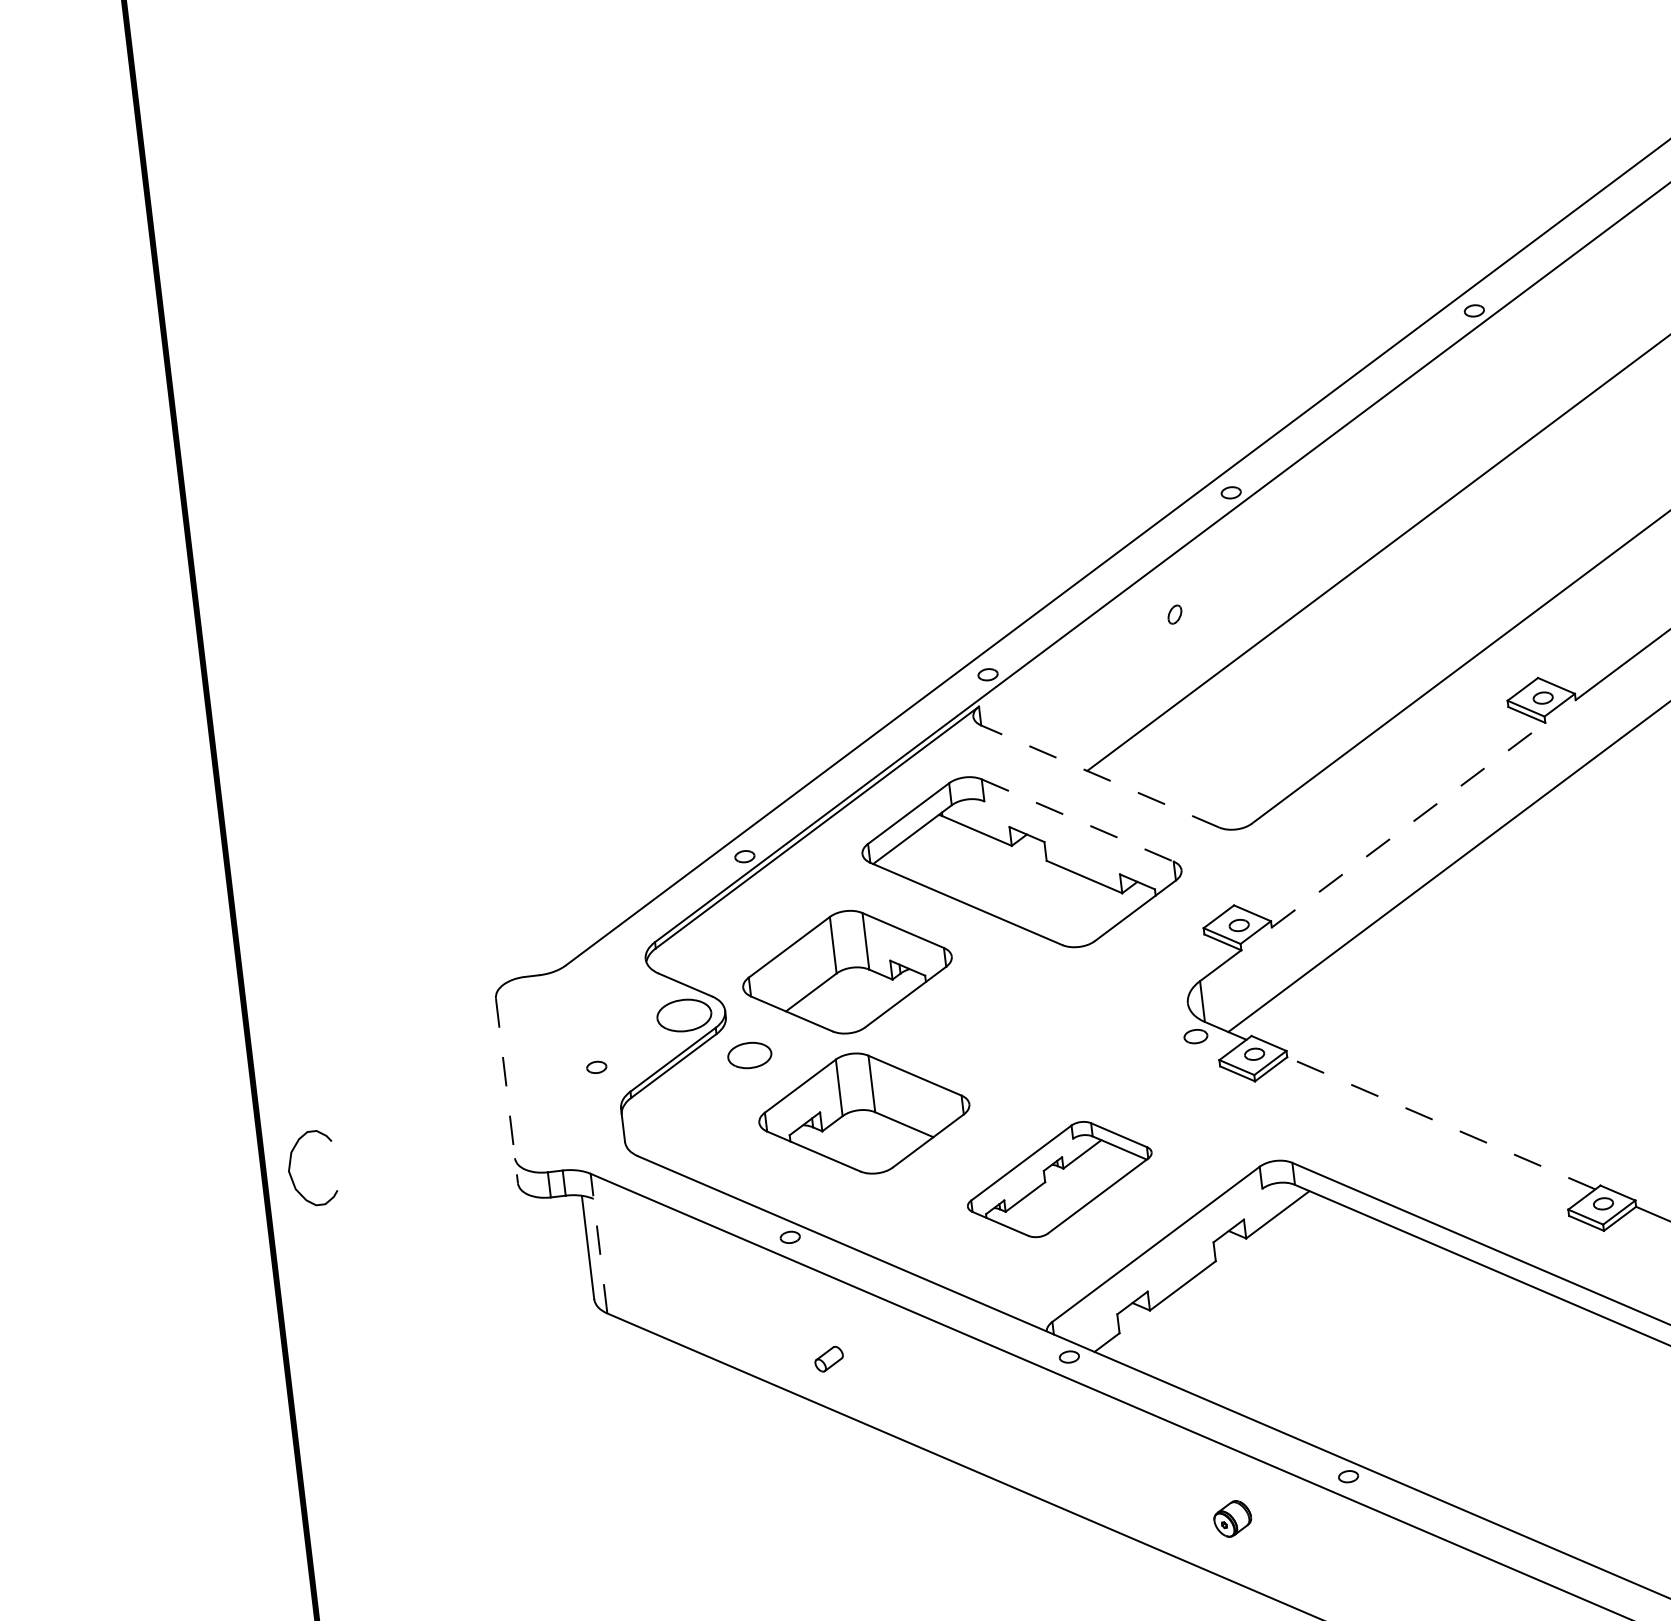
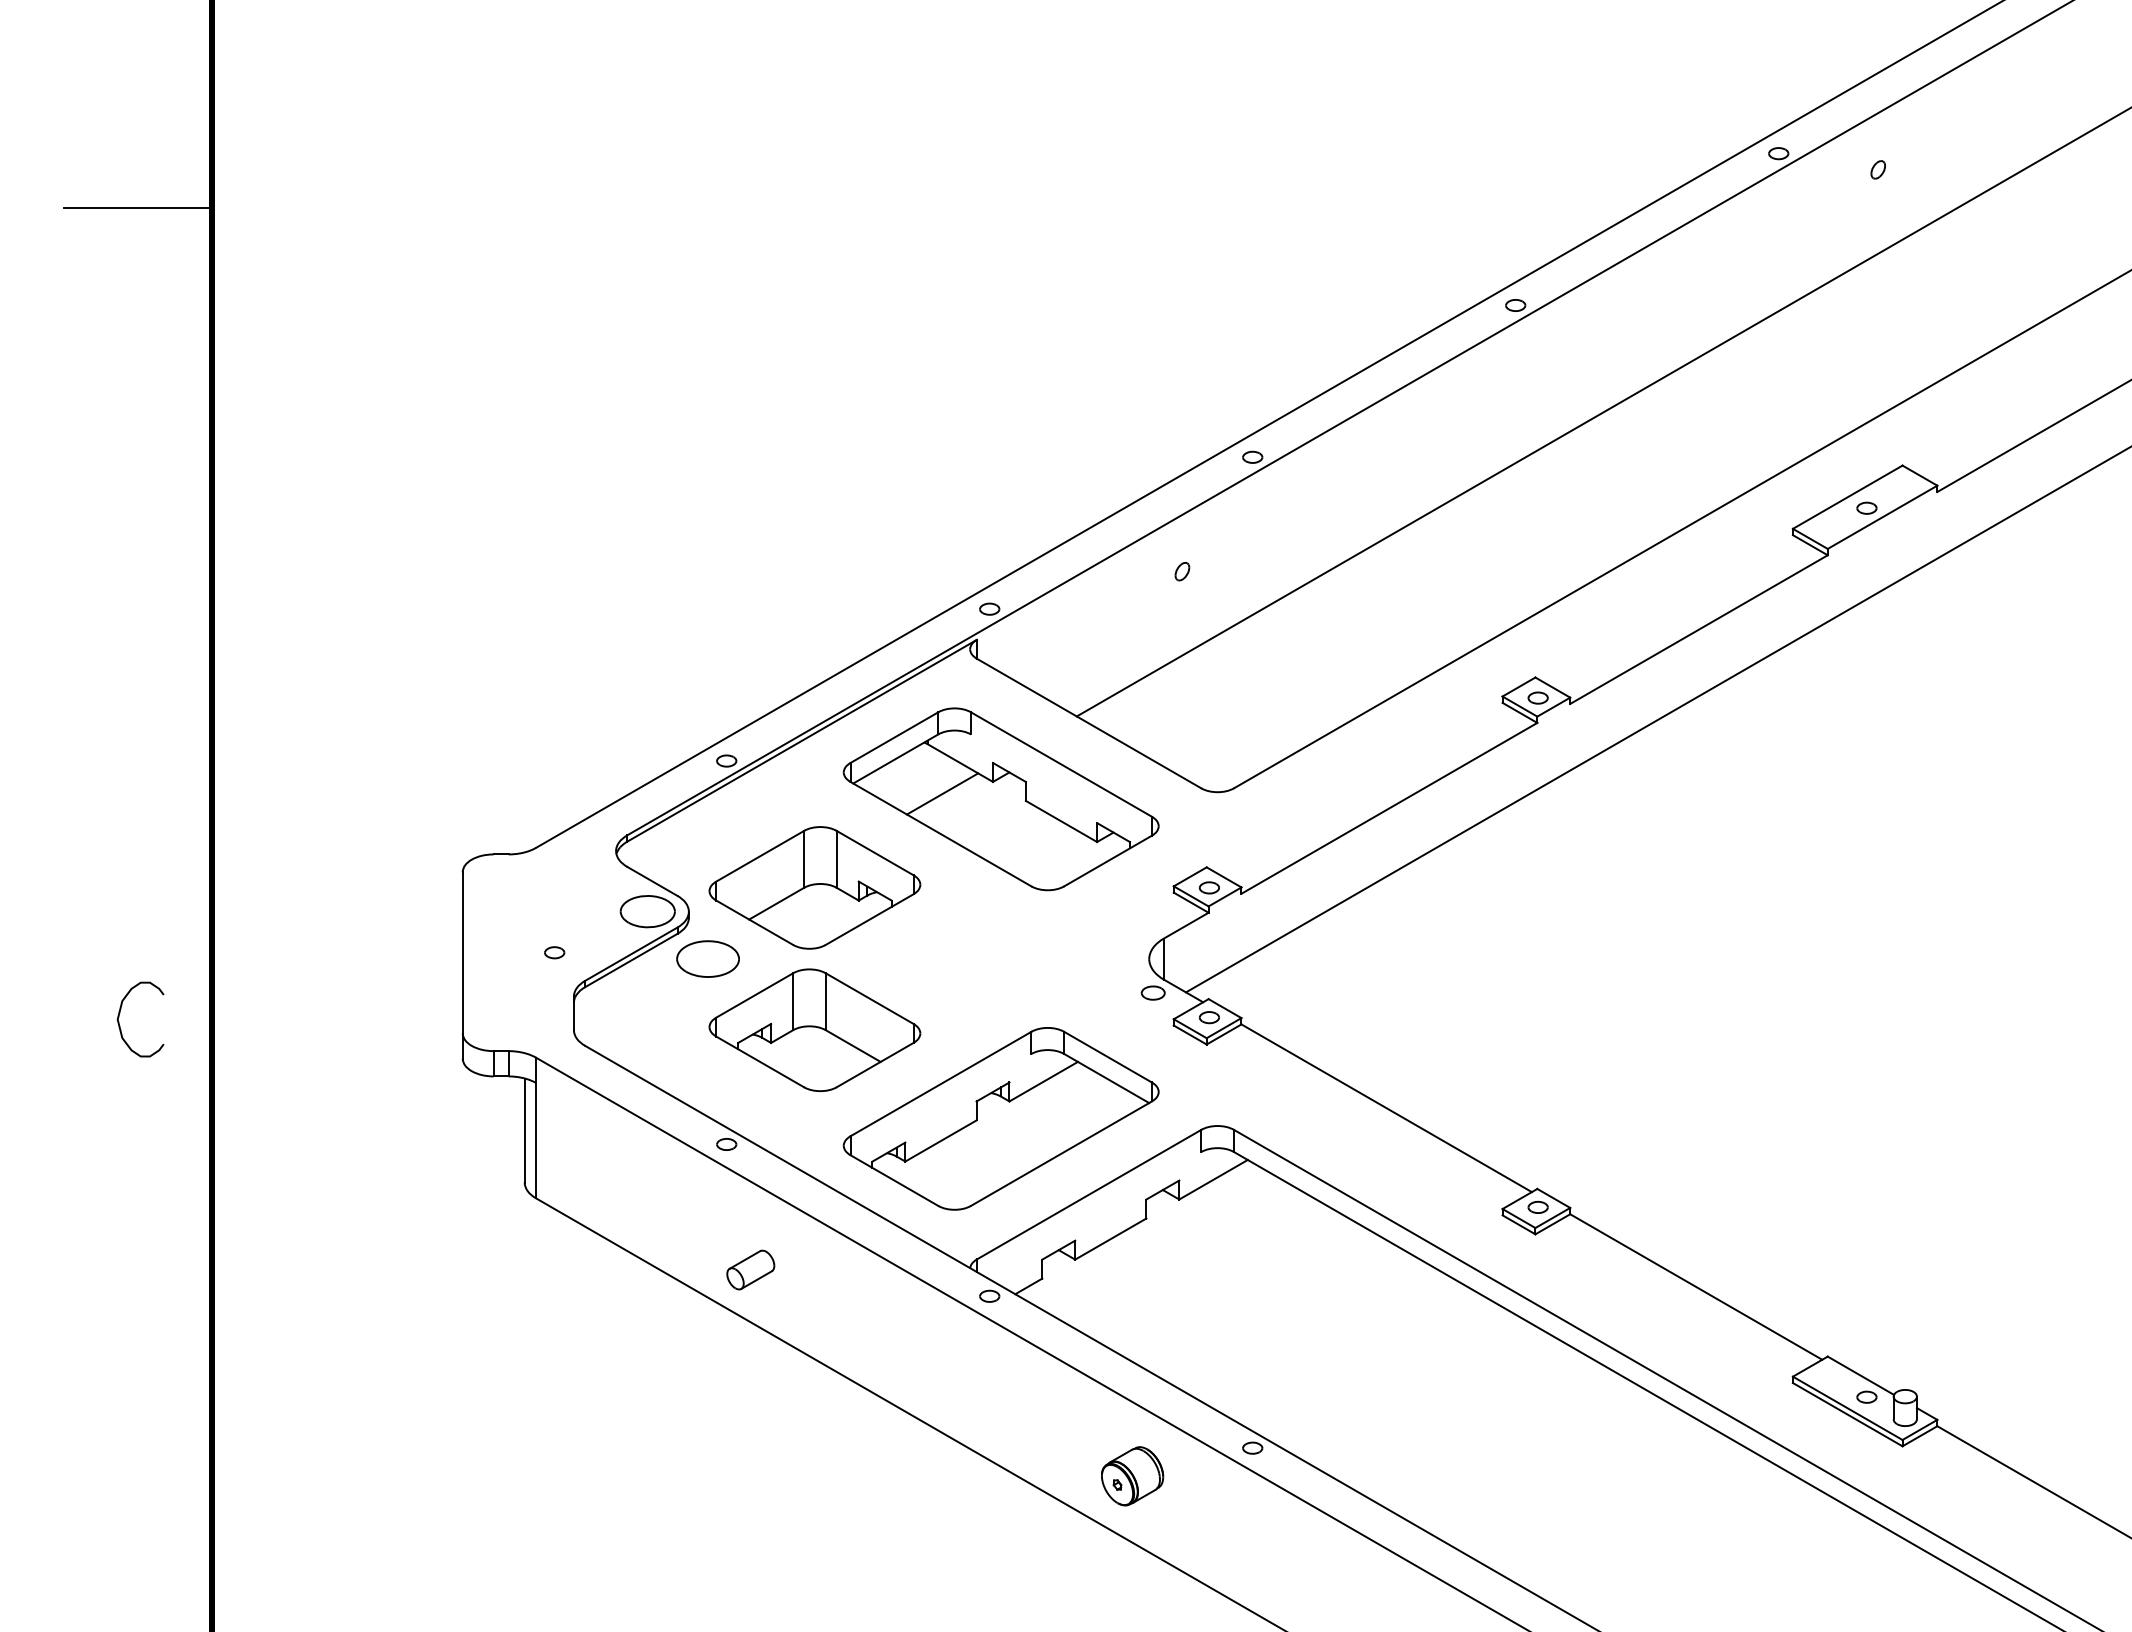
line: (94, 376) -> (137, 207), added
line: (1099, 776) -> (1088, 723), dashed -> solid
line: (1077, 820) -> (1061, 764), dashed -> solid
line: (1408, 825) -> (1389, 808), dashed -> solid
line: (963, 863) -> (942, 793), added
part: (749, 1055) -> (707, 958), size x1.43
line: (506, 1090) -> (462, 965), dashed -> solid
line: (1441, 1123) -> (1386, 1108), dashed -> solid
curve: (290, 1165) -> (120, 1013), moved
part: (1059, 1179) -> (1000, 1118), size x1.67
line: (599, 1243) -> (536, 1127), dashed -> solid
part: (828, 1358) -> (750, 1269), size x1.67
part: (1232, 1519) -> (1132, 1476), size x1.67

